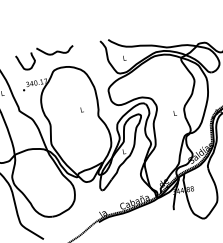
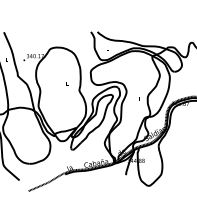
part: (45, 56) -> (45, 36), removed

